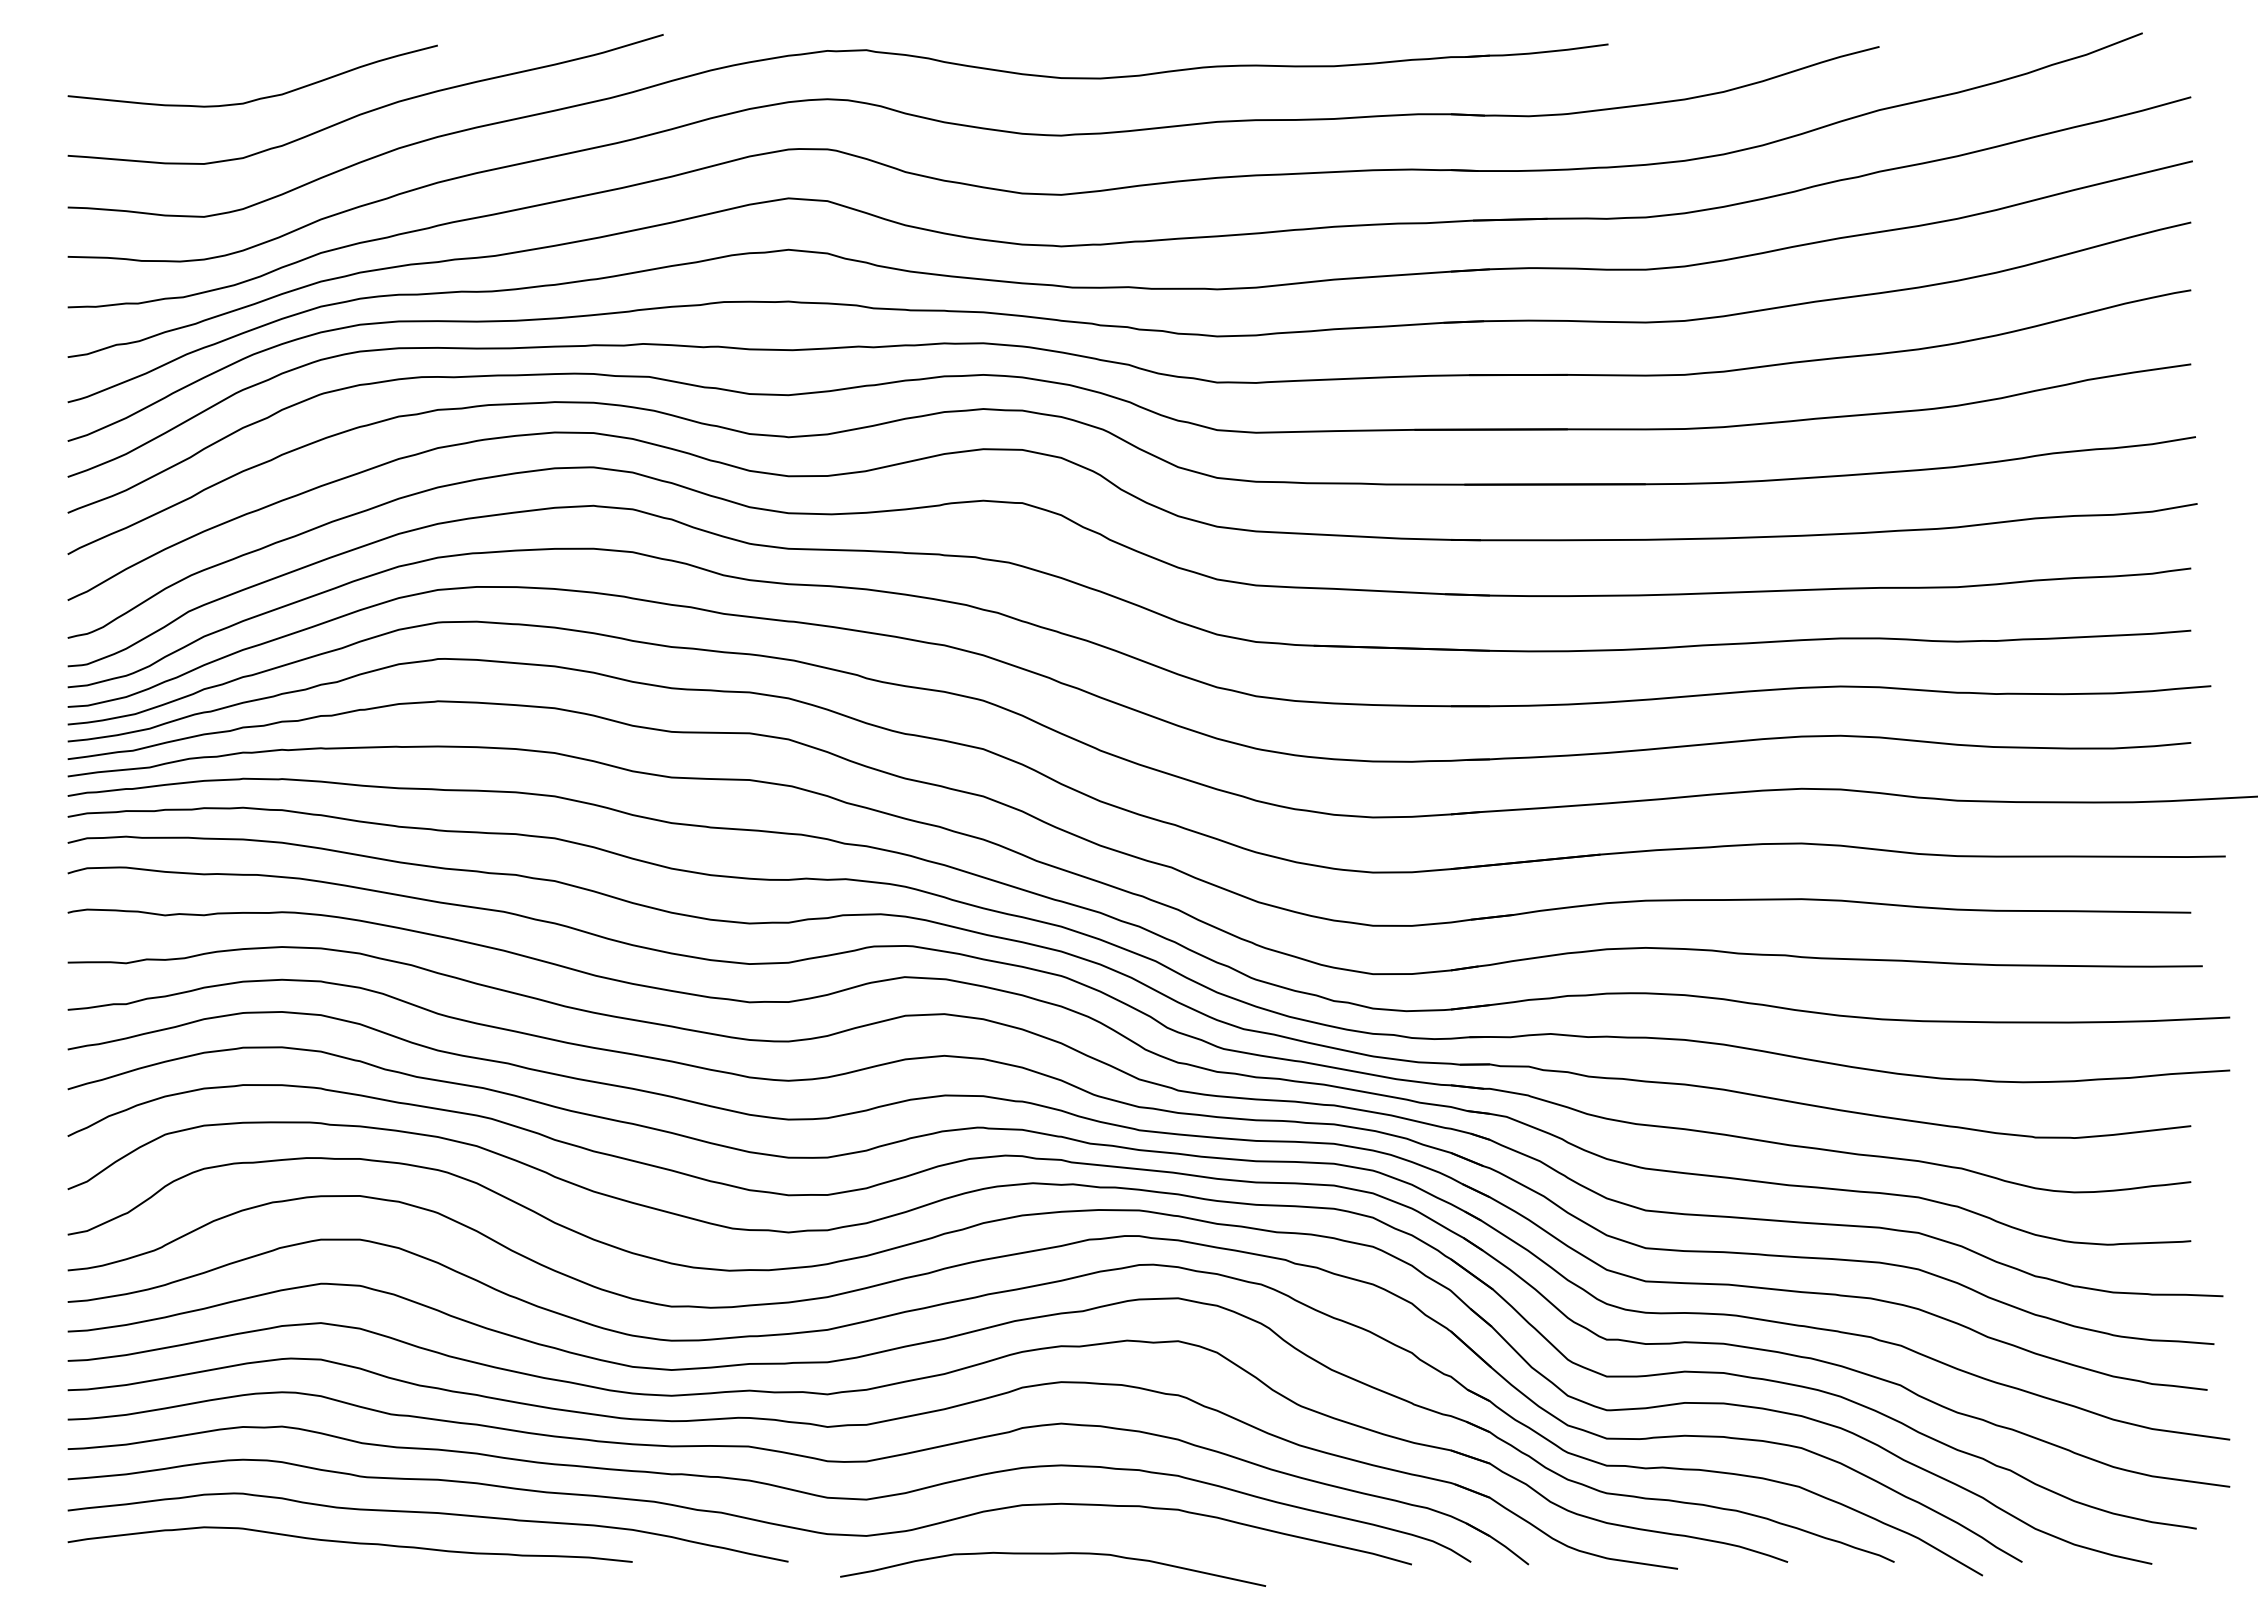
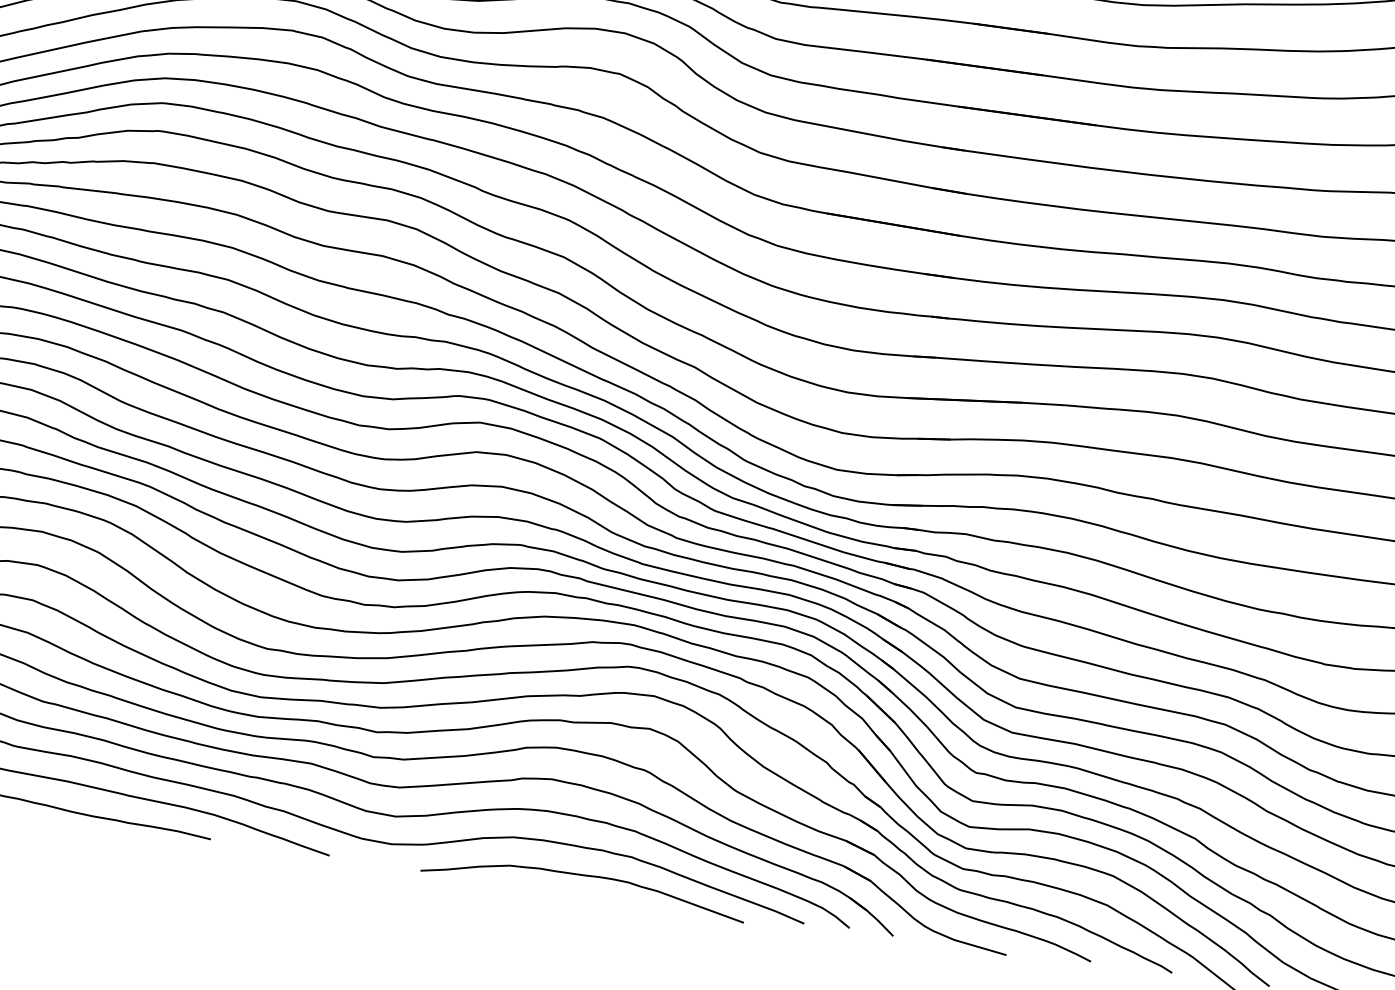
curve: (1053, 1554) -> (585, 876), moved

